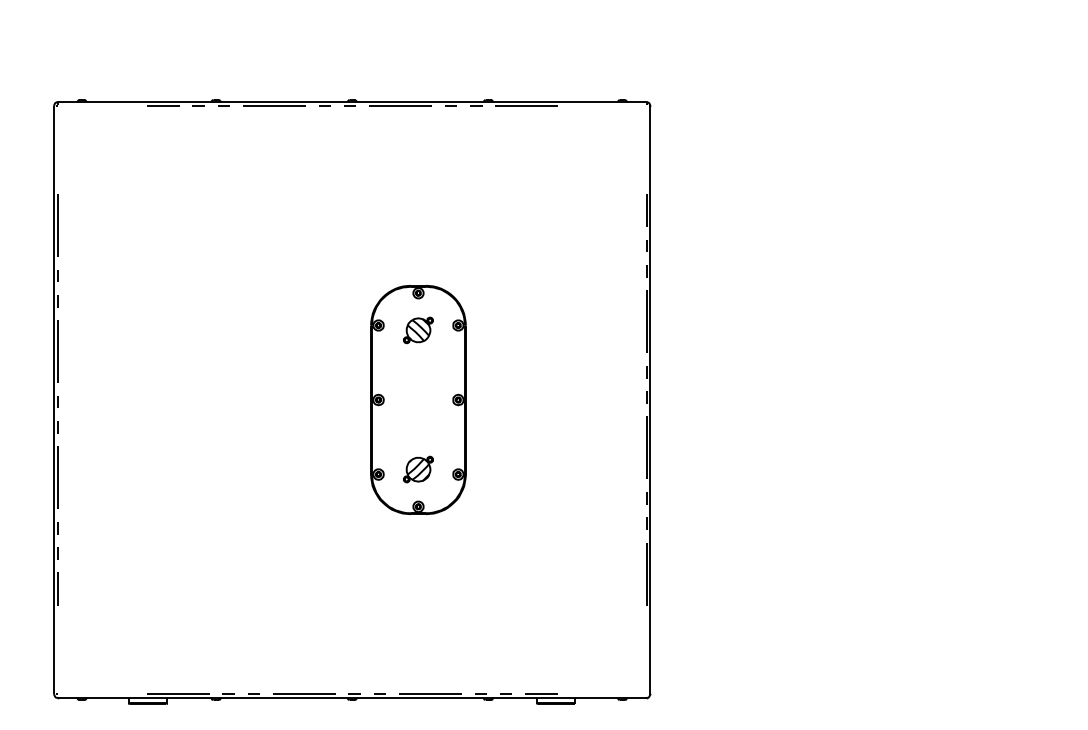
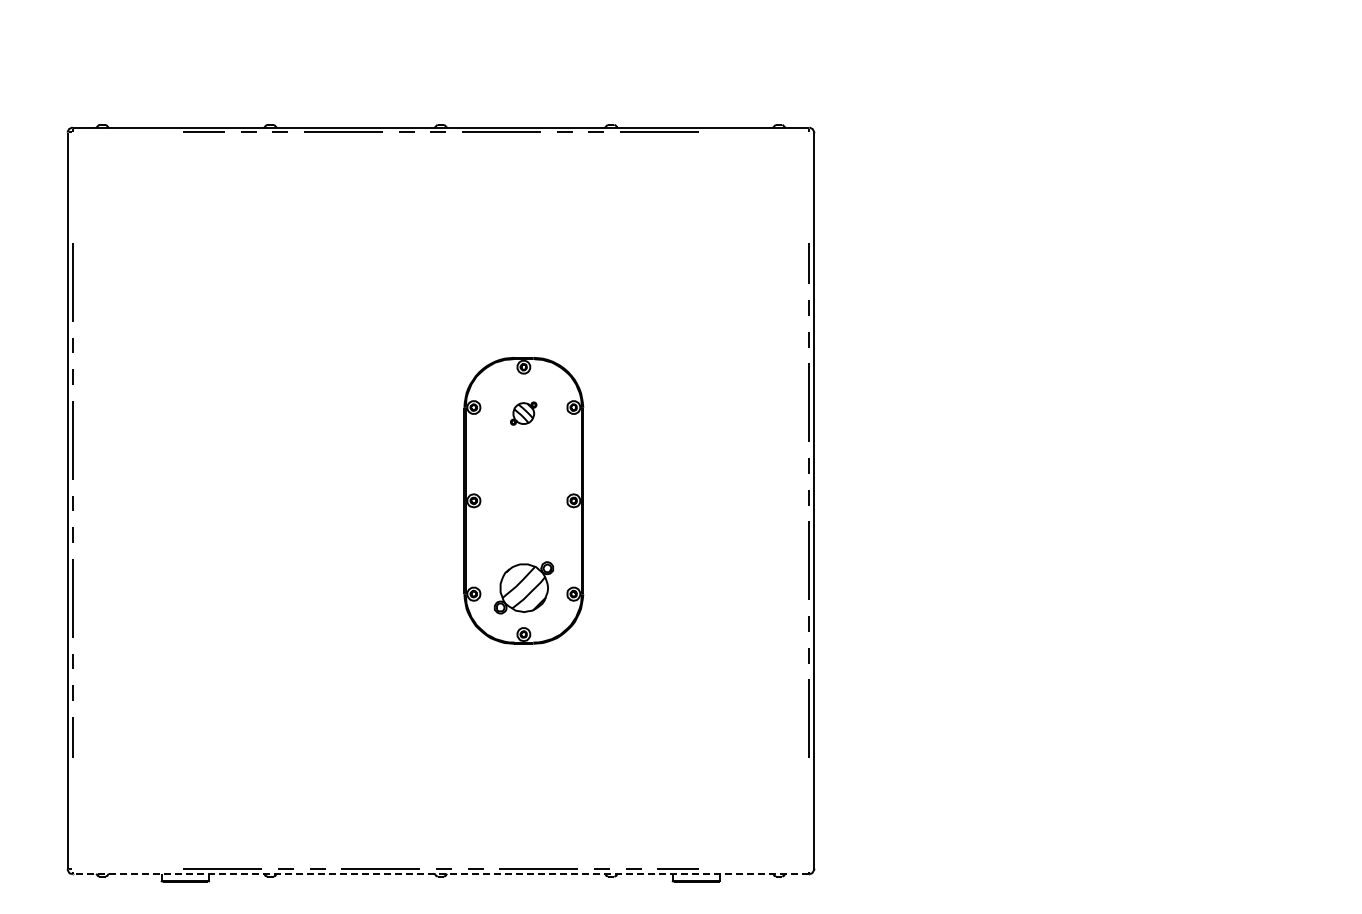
part: (418, 330) -> (523, 413), size x0.7
part: (418, 469) -> (523, 587), size x1.6
line: (351, 697) -> (440, 873), solid -> dashed

